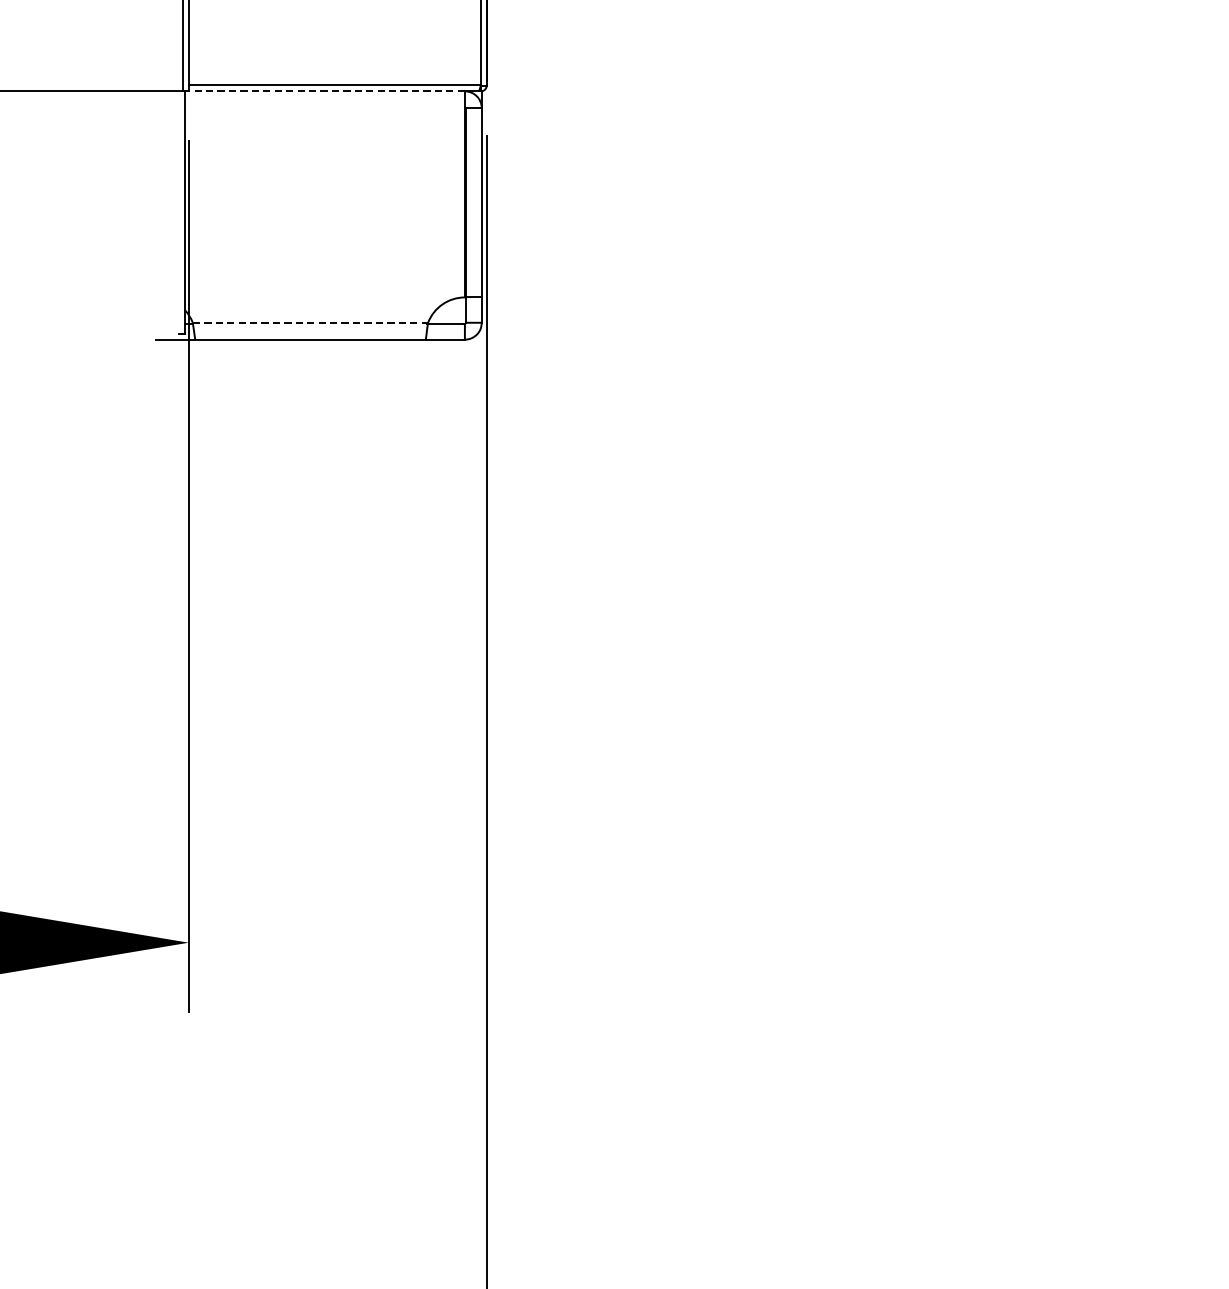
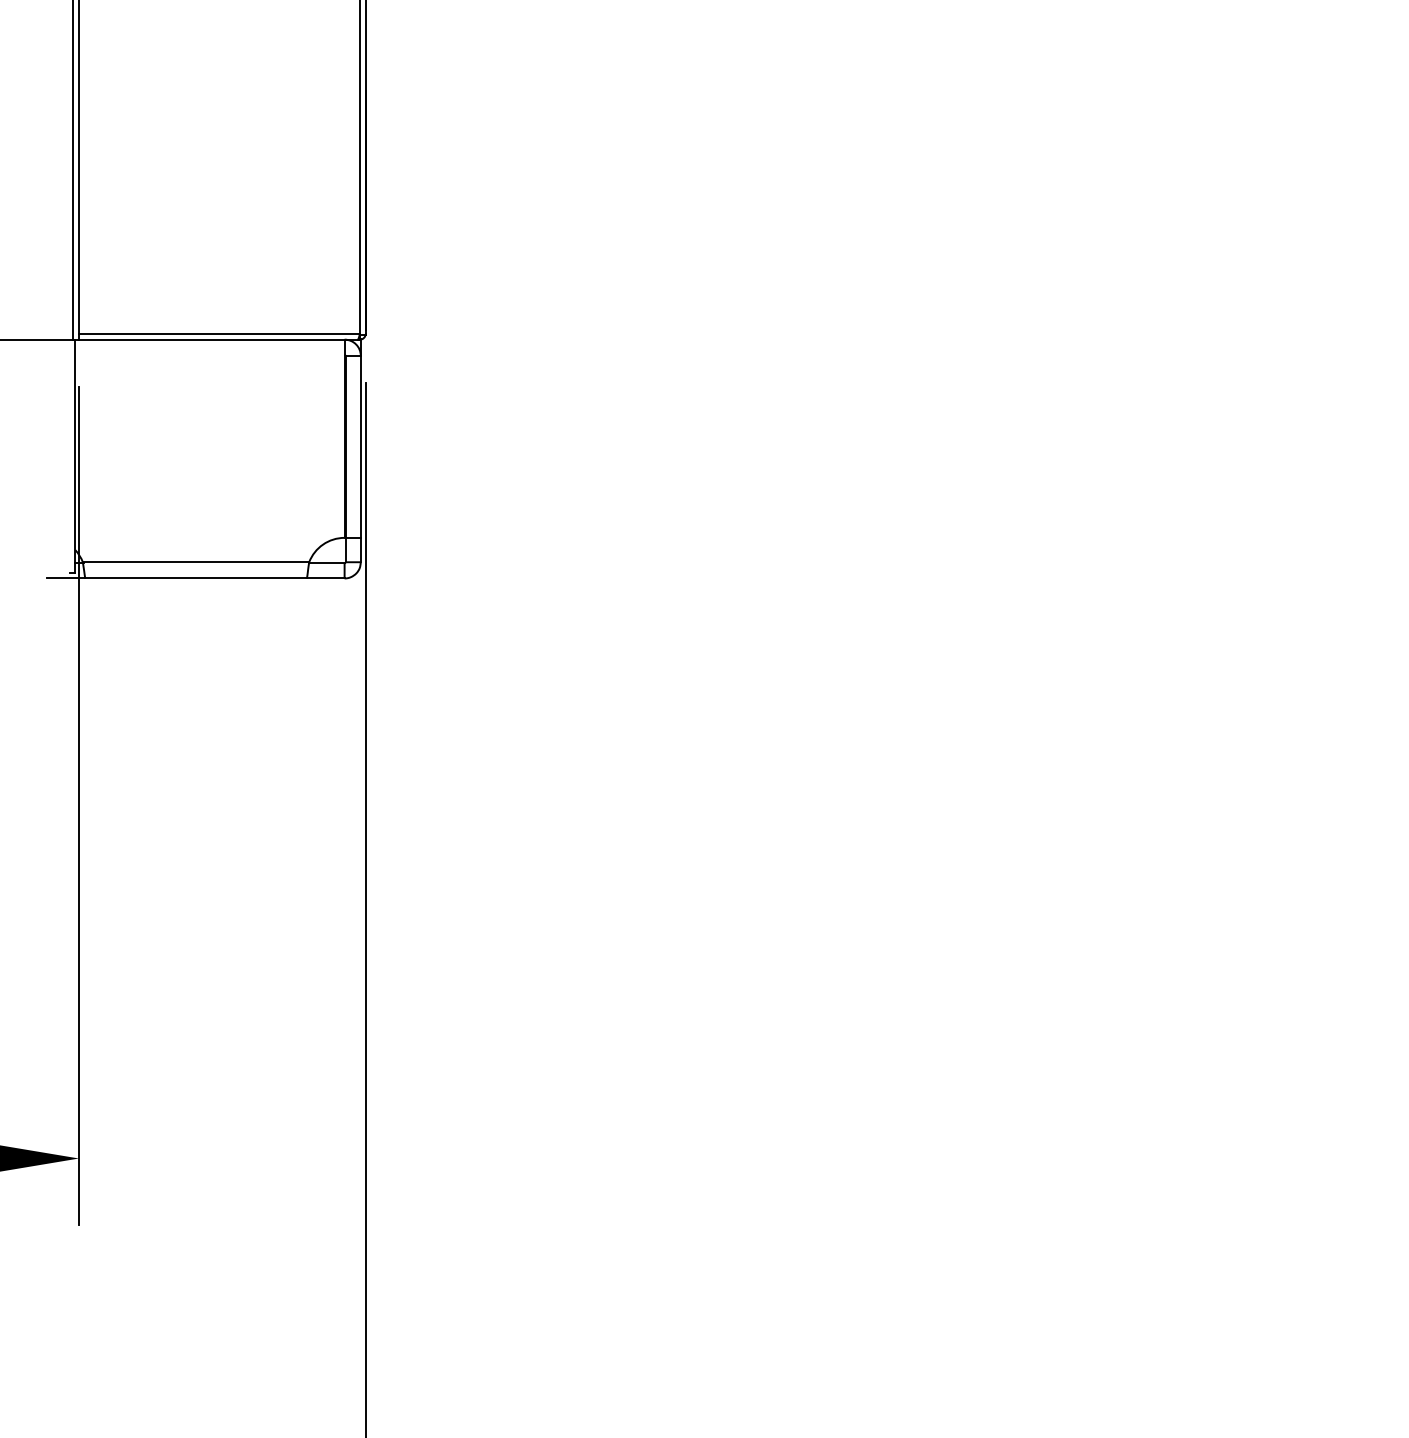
line: (326, 91) -> (211, 339), dashed -> solid
line: (310, 323) -> (196, 562), dashed -> solid

